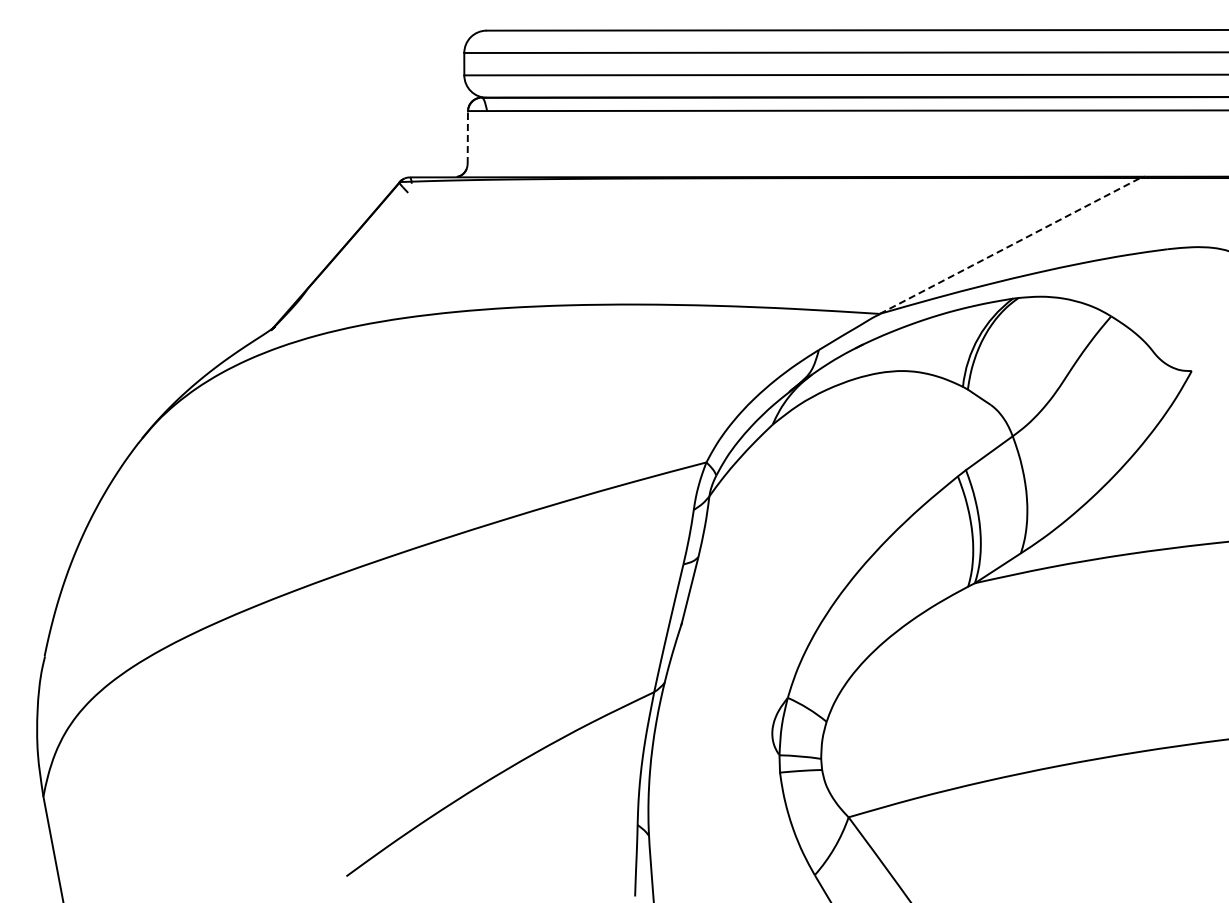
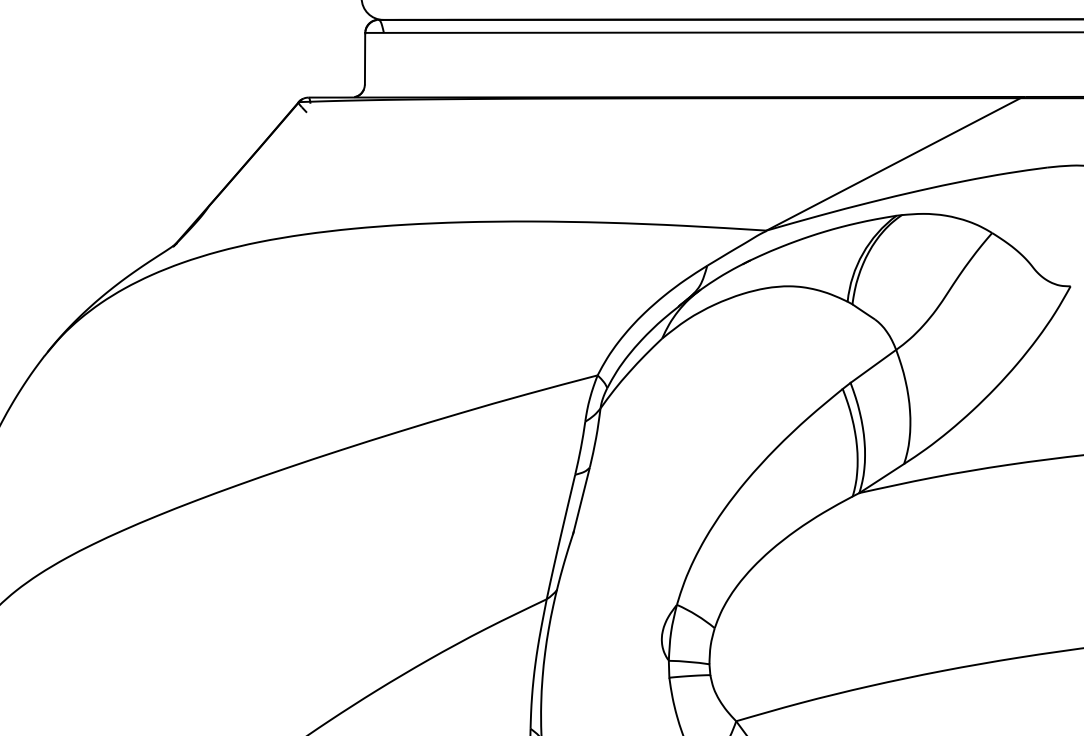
line: (467, 137) -> (364, 58), dashed -> solid
line: (1010, 245) -> (893, 163), dashed -> solid

